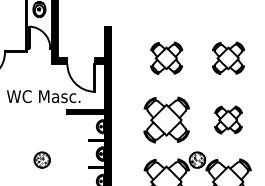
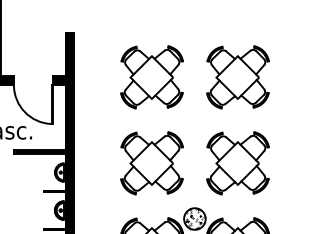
part: (166, 58) -> (151, 77), size x1.43
part: (228, 58) -> (238, 77), size x1.43
part: (228, 119) -> (238, 162), size x1.67

